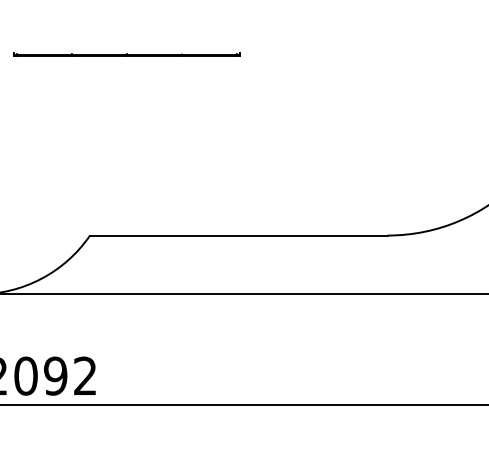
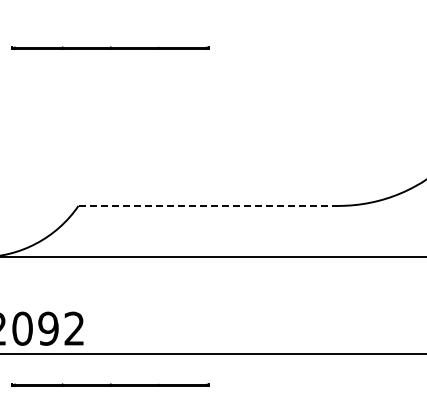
line: (238, 235) -> (208, 205), solid -> dashed
line: (126, 439) -> (110, 384), added

